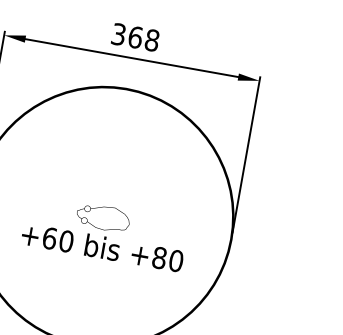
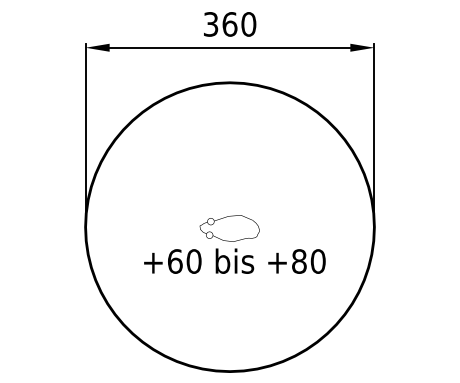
text: (151, 40) -> (248, 24), 368 -> 360

